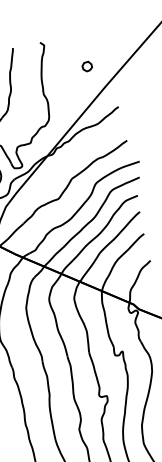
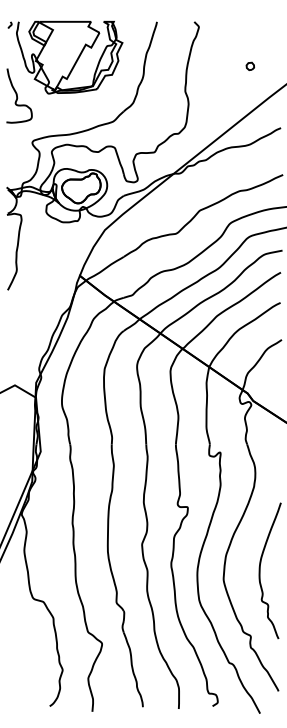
part: (87, 66) -> (250, 66), size x0.6

